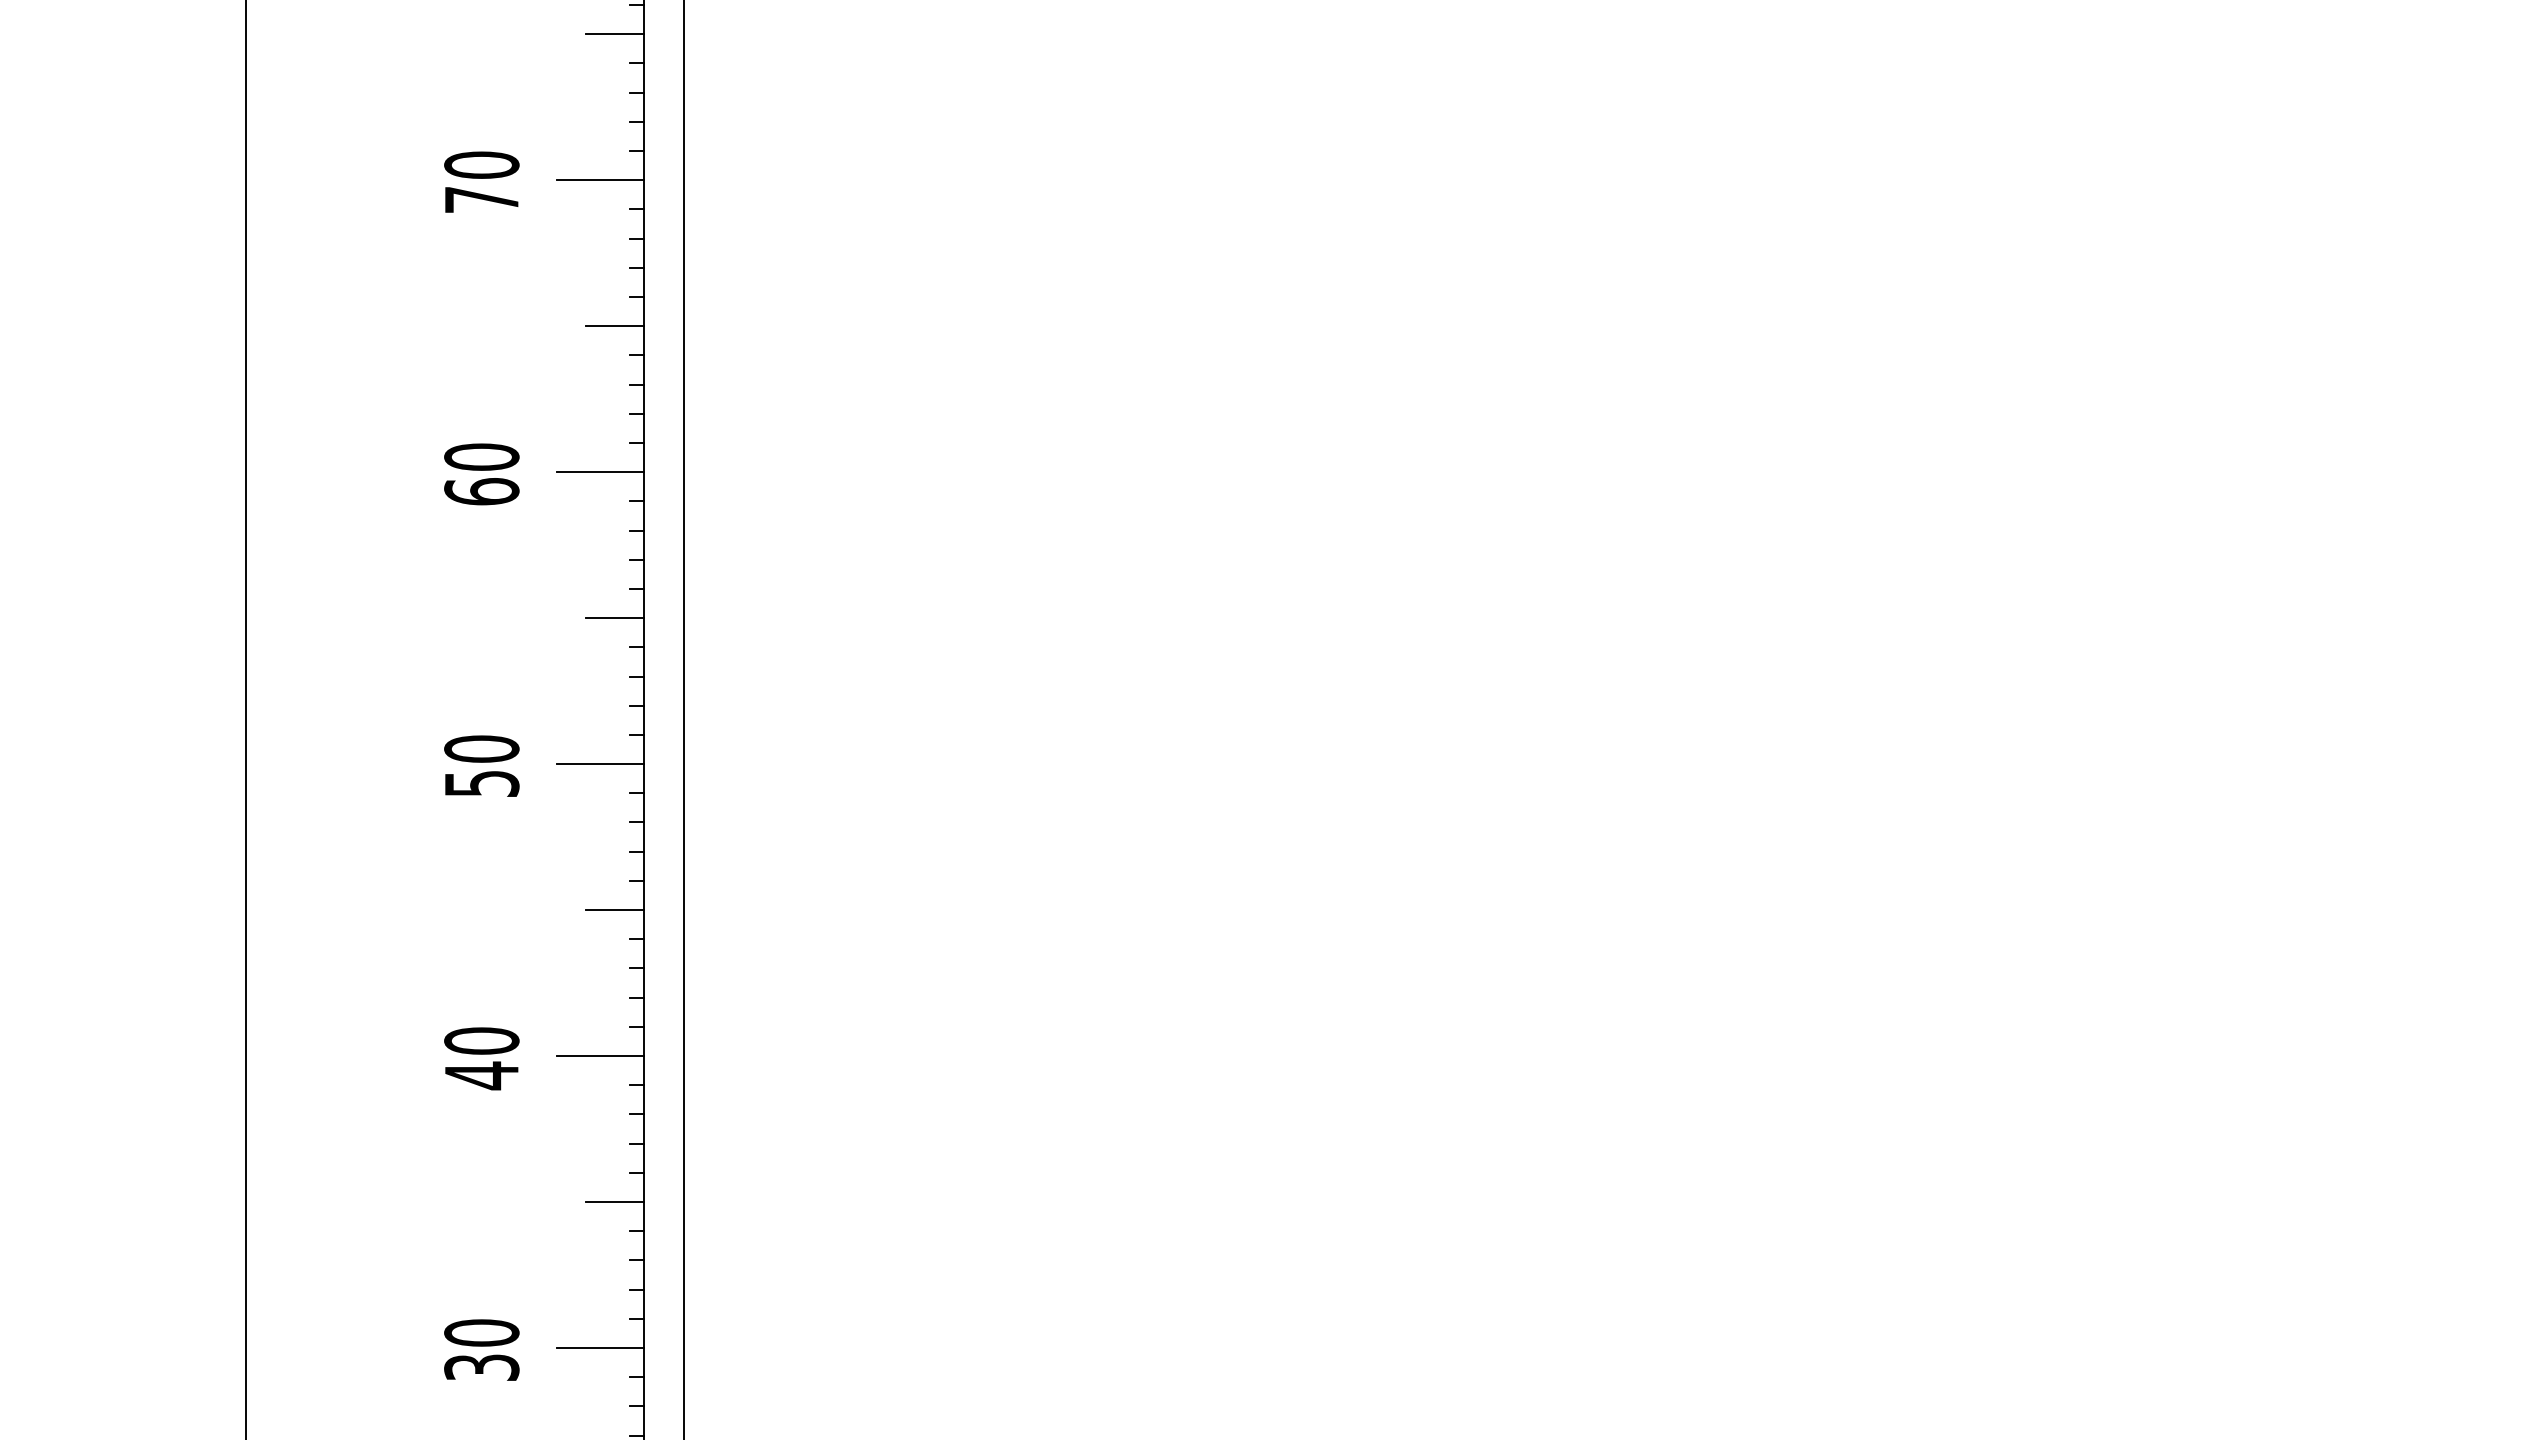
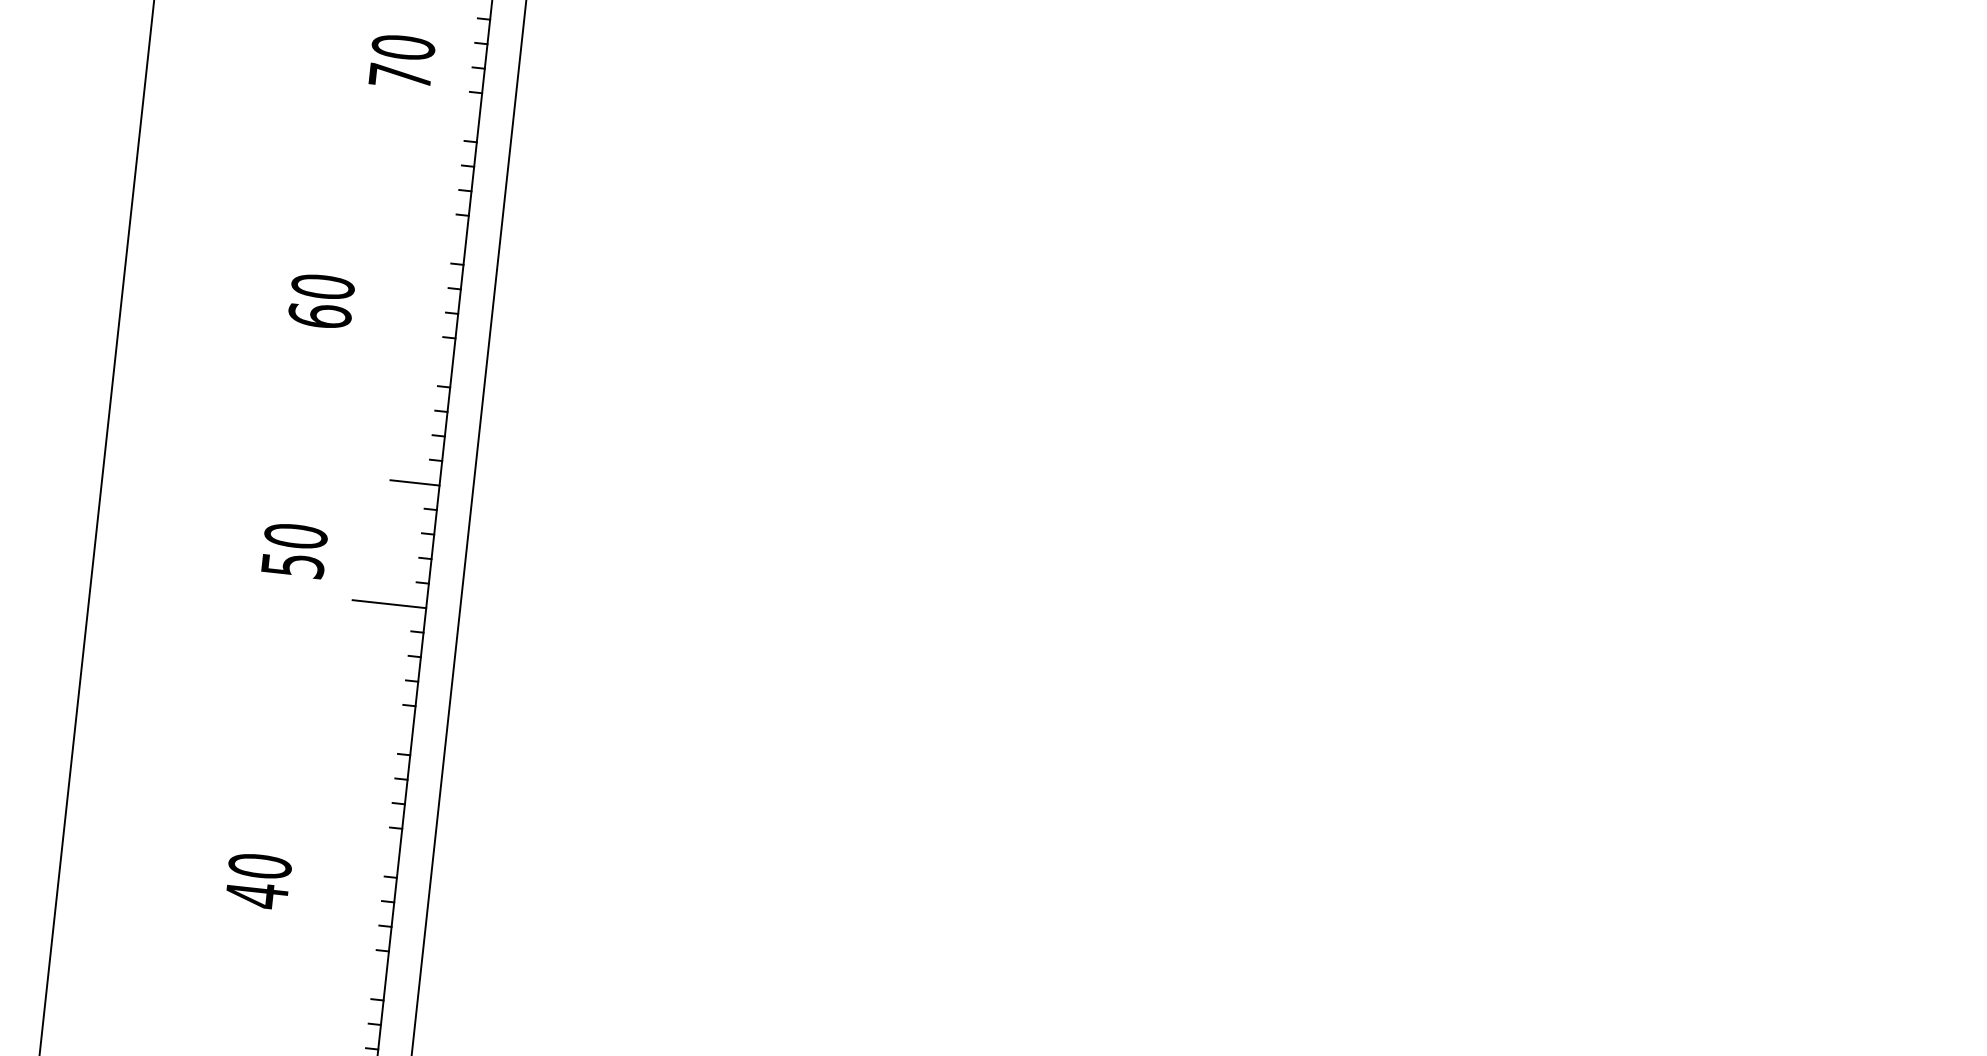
line: (600, 180) -> (442, 114), removed
text: (481, 181) -> (401, 61), moved
line: (614, 326) -> (441, 237), removed
line: (600, 472) -> (416, 359), removed
text: (481, 474) -> (321, 301), moved
text: (481, 765) -> (294, 549), moved
line: (614, 910) -> (387, 728), removed
line: (600, 1056) -> (362, 849), removed
text: (481, 1058) -> (258, 880), moved
line: (614, 1202) -> (361, 973), removed

